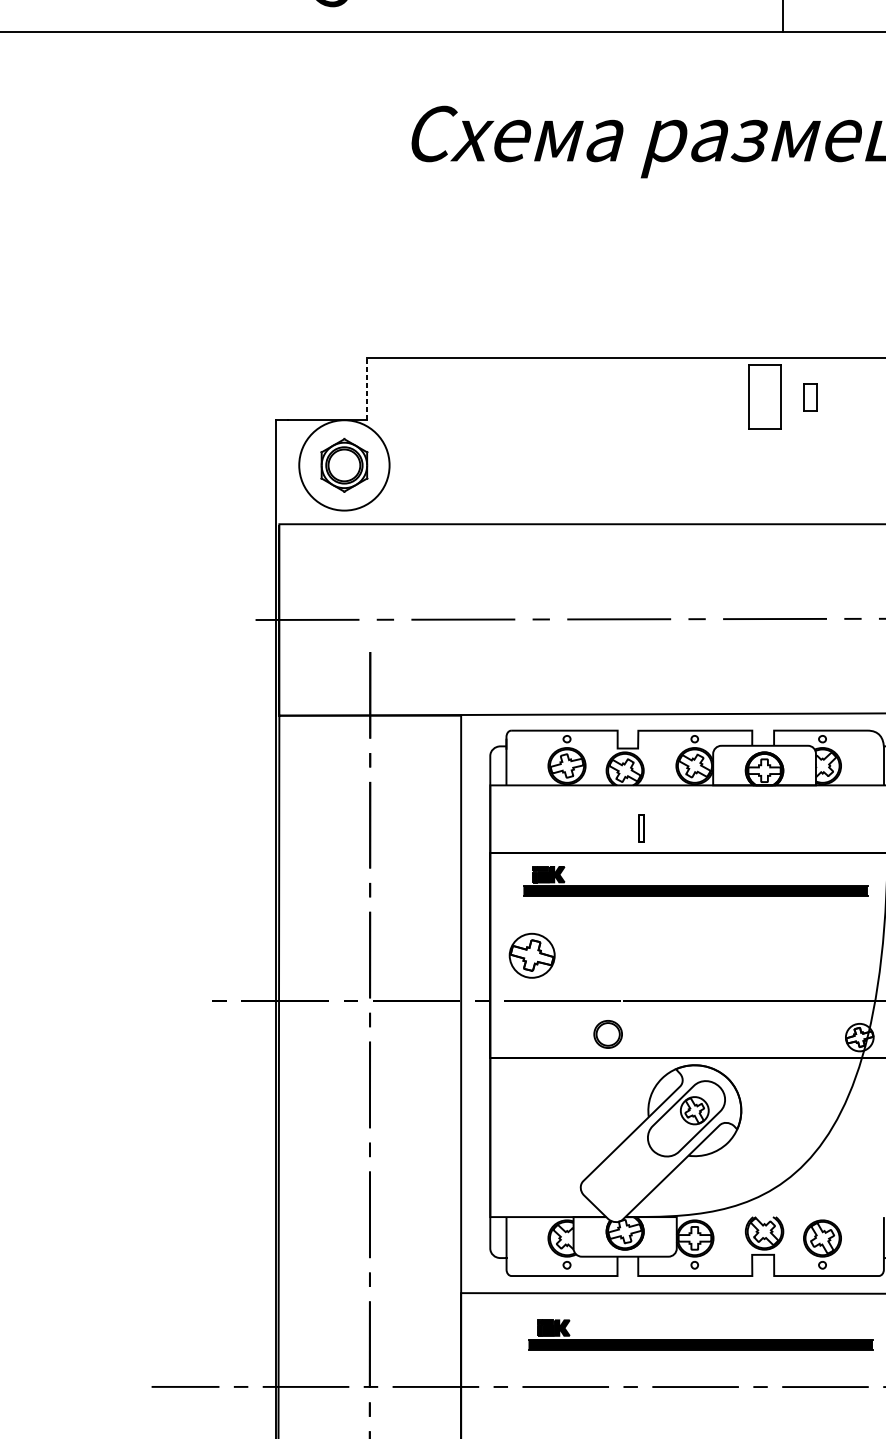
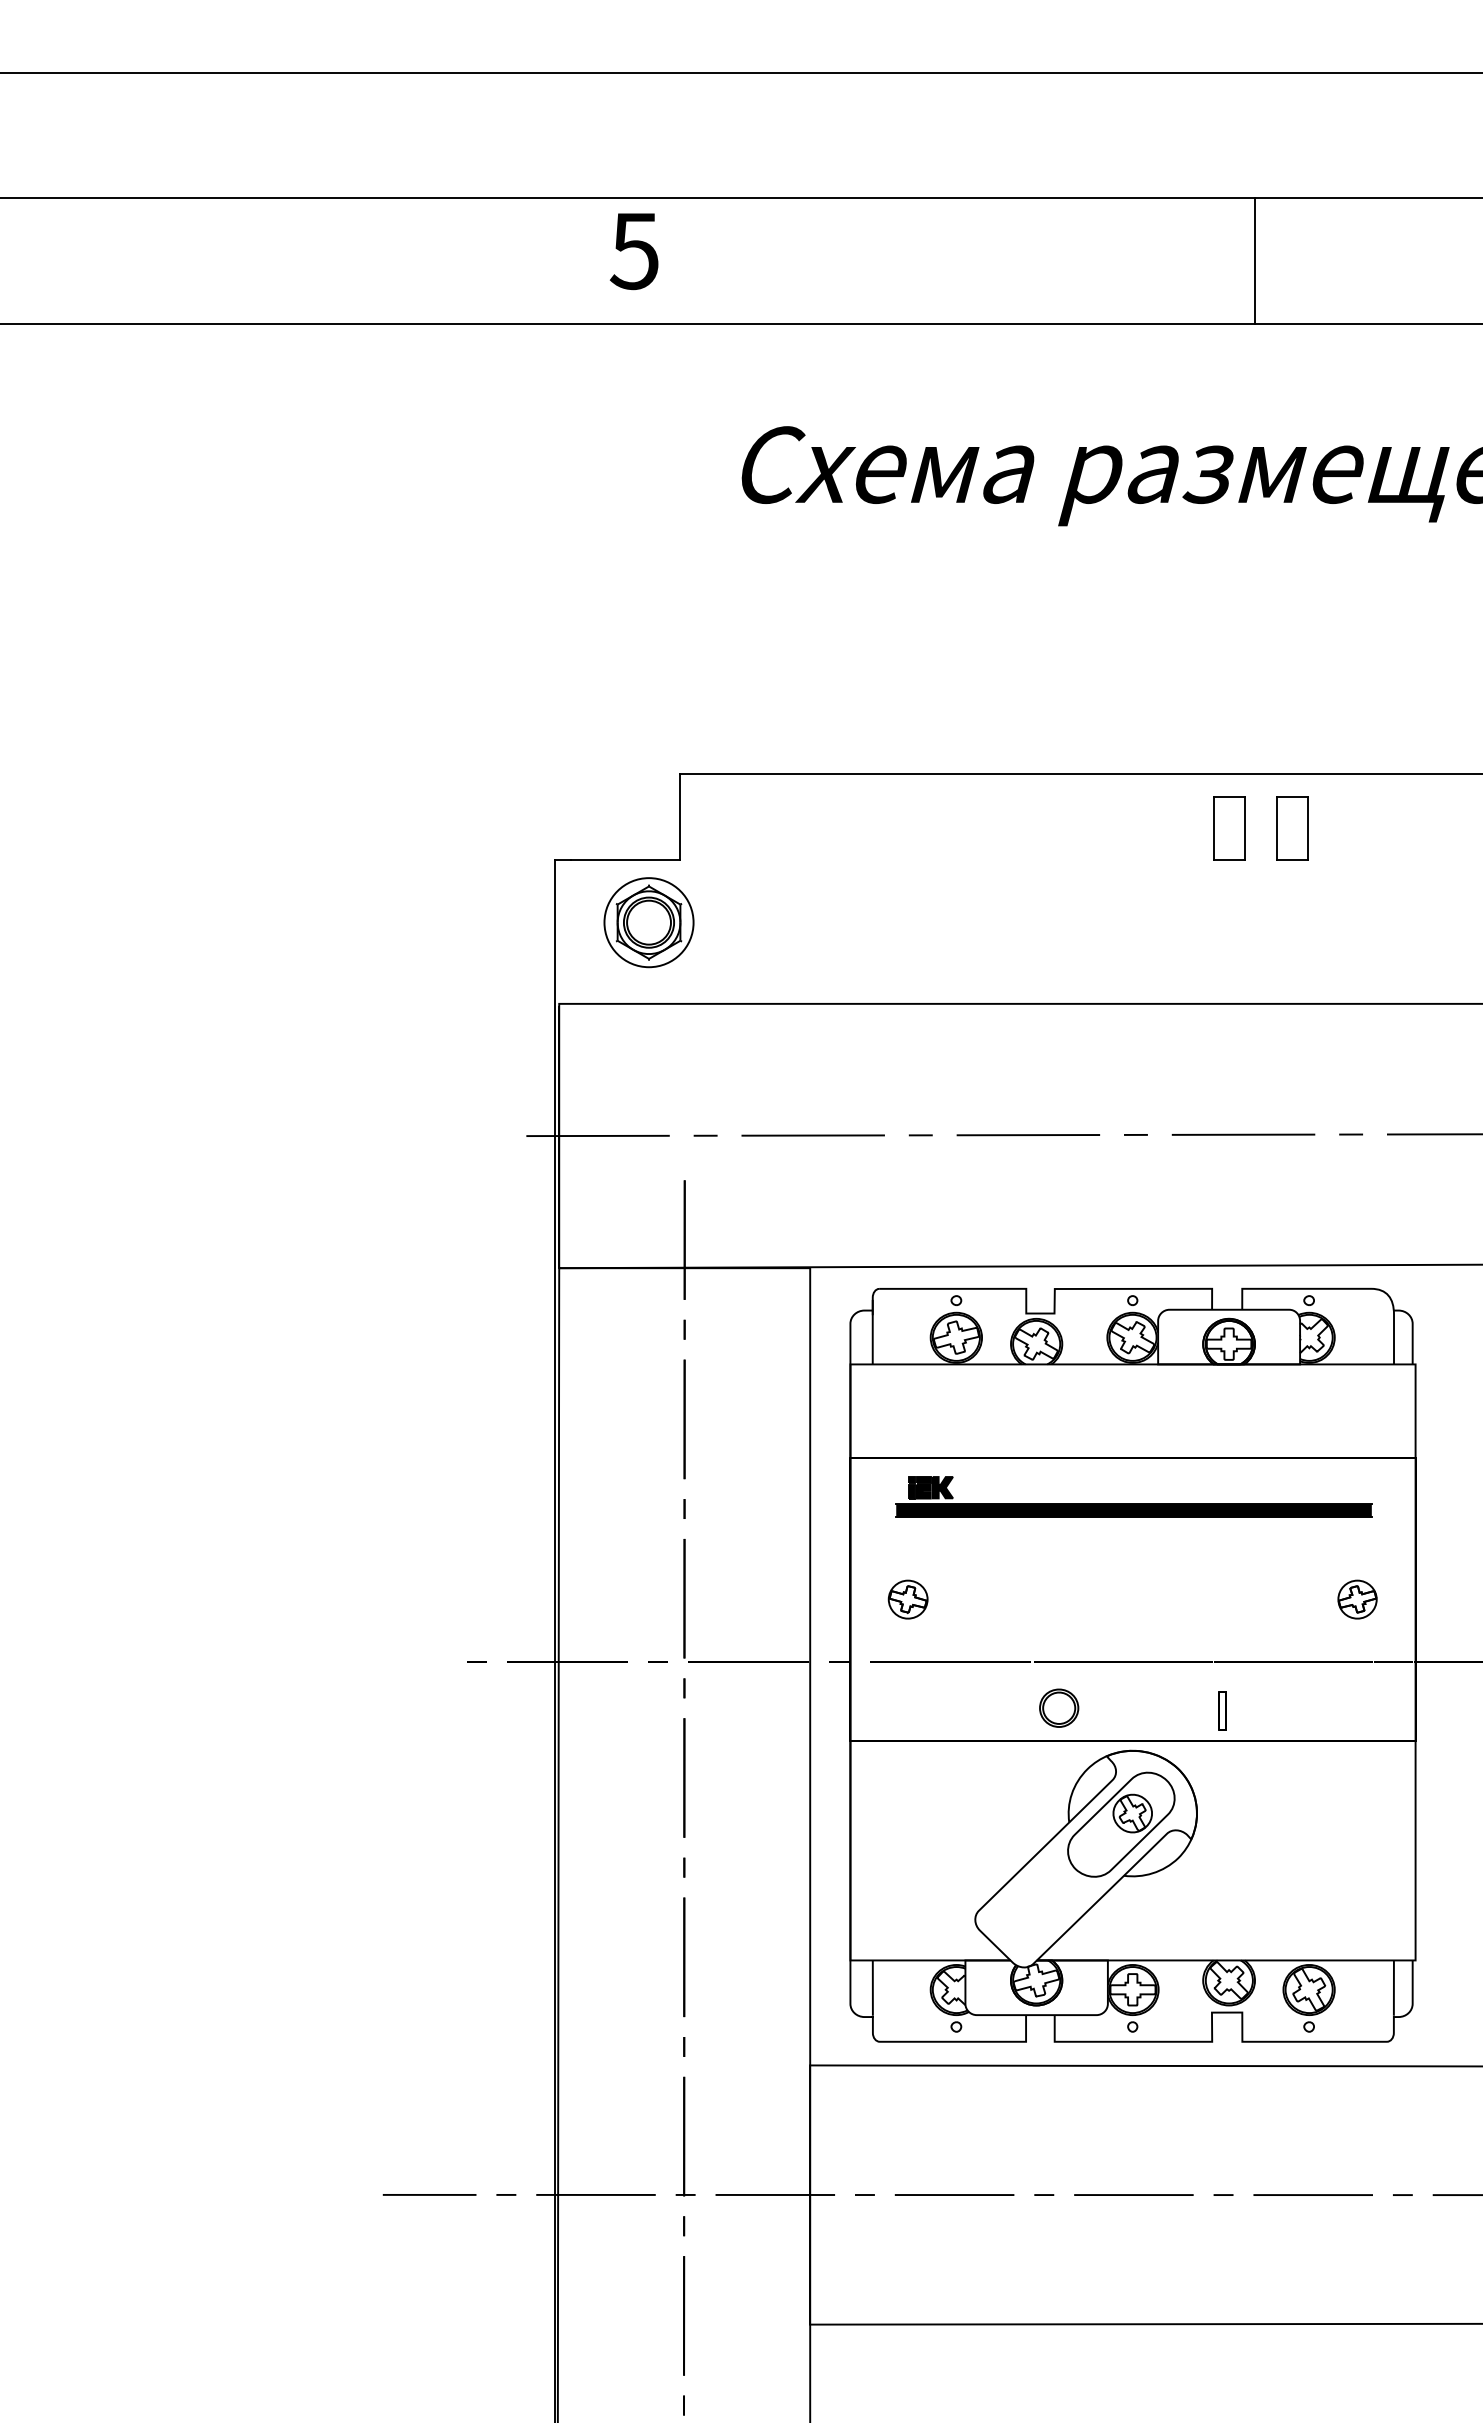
line: (367, 388) -> (680, 816), dashed -> solid
part: (764, 397) -> (1229, 828), size x0.71
part: (810, 397) -> (1292, 828), size x1.67
circle: (344, 465) -> (648, 922), size x0.71
part: (641, 828) -> (1222, 1710), moved
part: (531, 955) -> (907, 1599), size x0.62
part: (608, 1033) -> (1059, 1707), moved
part: (859, 1037) -> (1357, 1599), moved
part: (700, 1339) -> (1140, 2129), removed

